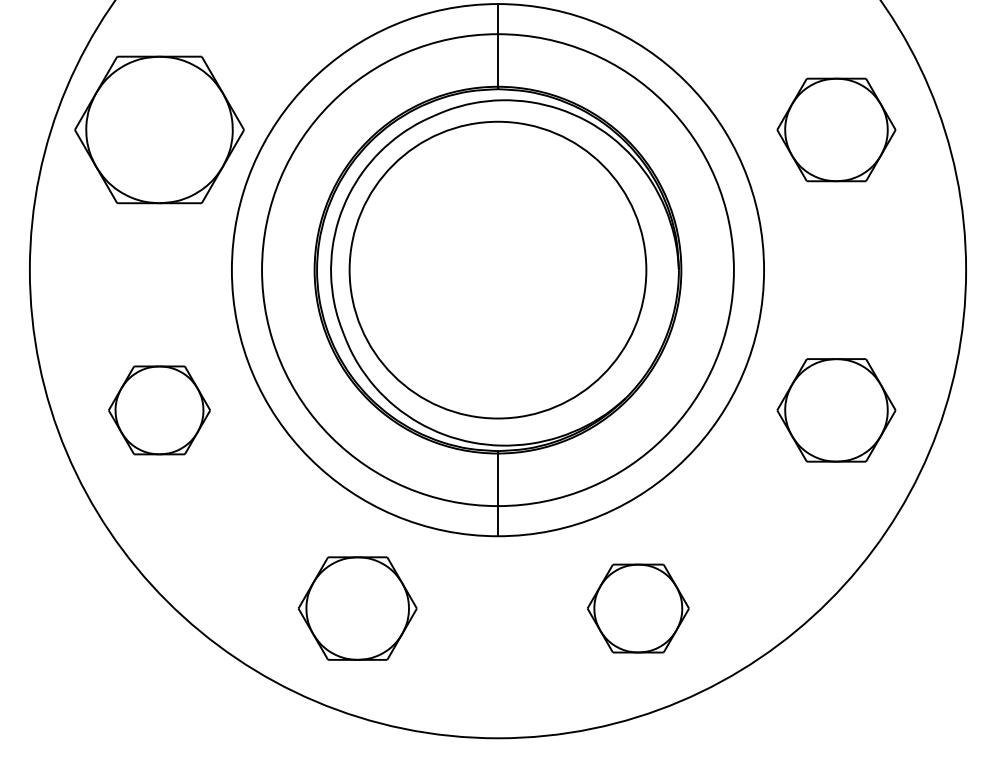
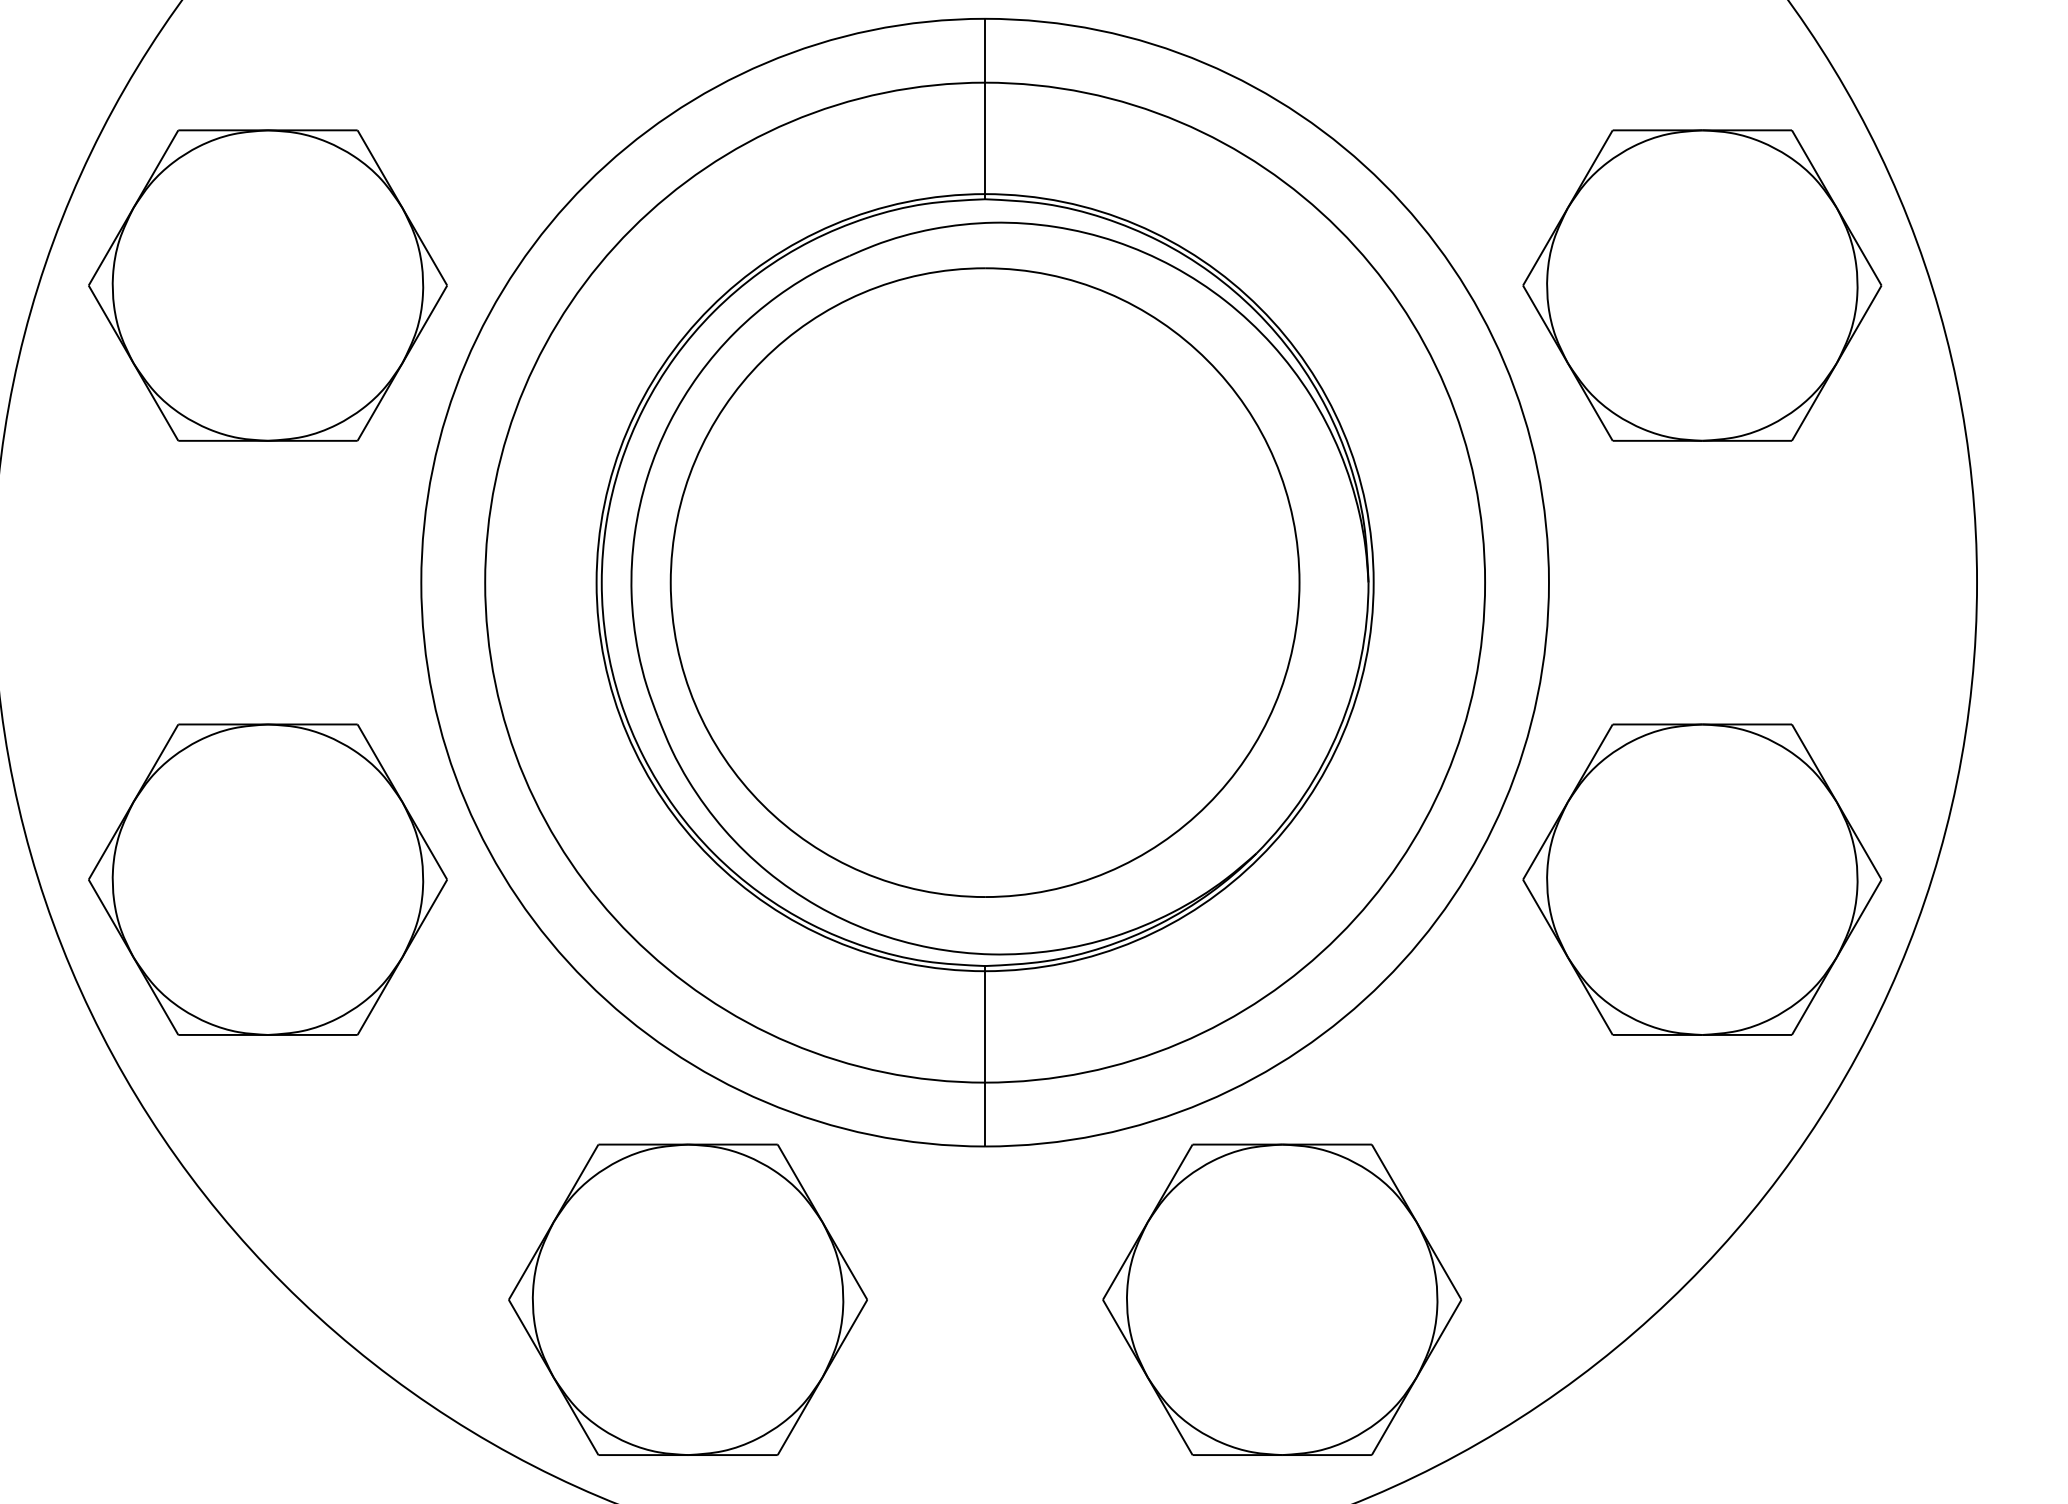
part: (836, 129) -> (1702, 284), size x1.43
part: (159, 410) -> (267, 880), size x1.67
part: (836, 410) -> (1702, 880), size x1.43
part: (357, 608) -> (687, 1299), size x1.43
part: (638, 608) -> (1282, 1299), size x1.67

